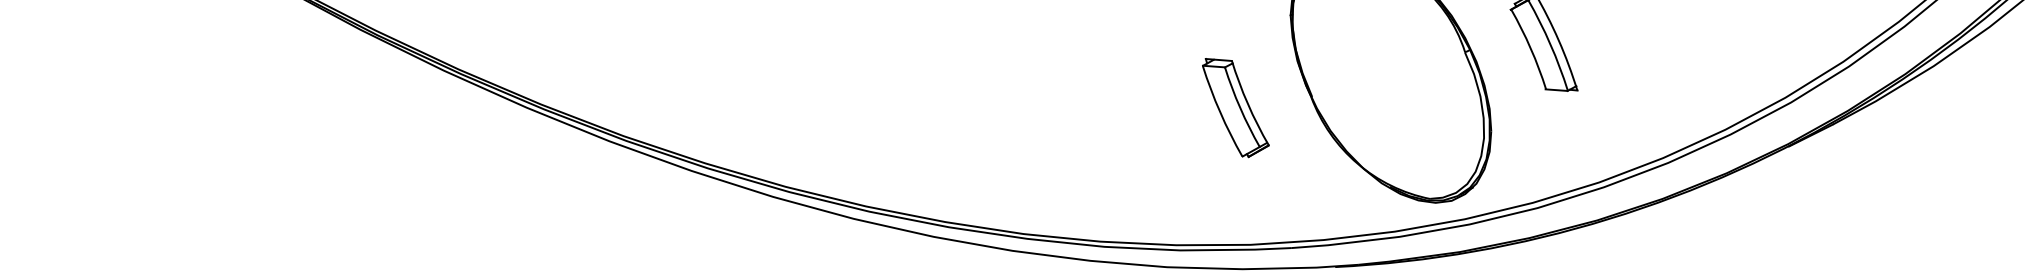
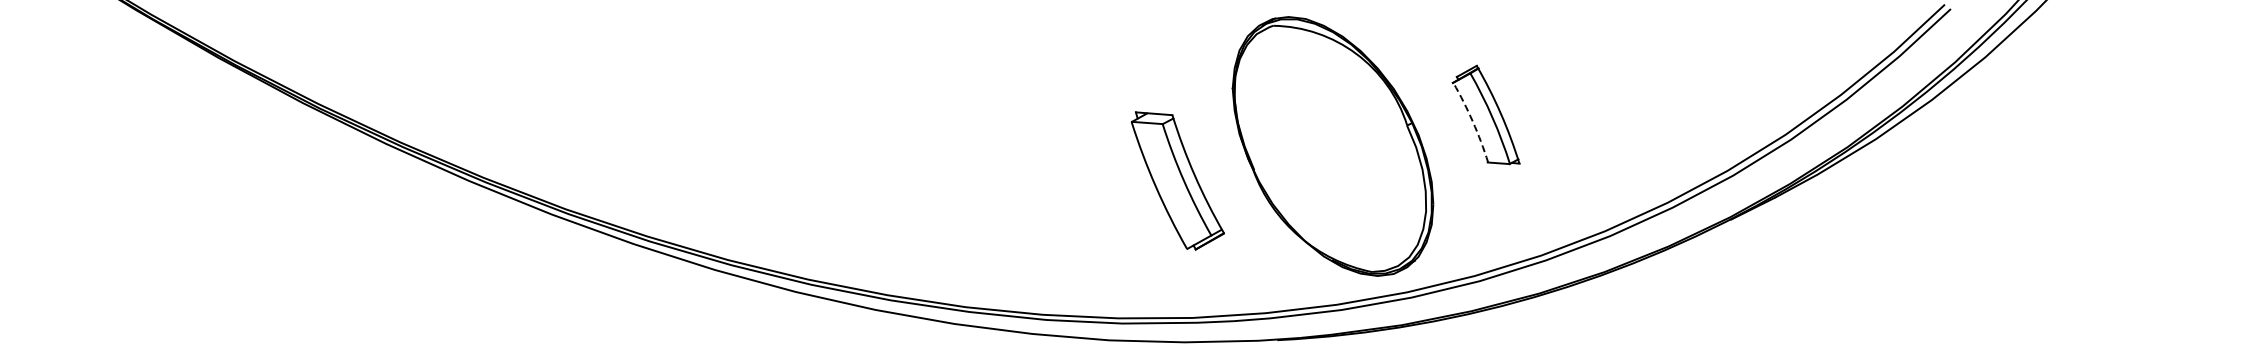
arc: (1530, 48) -> (1472, 121), solid -> dashed
part: (1235, 108) -> (1177, 181), size x1.4

